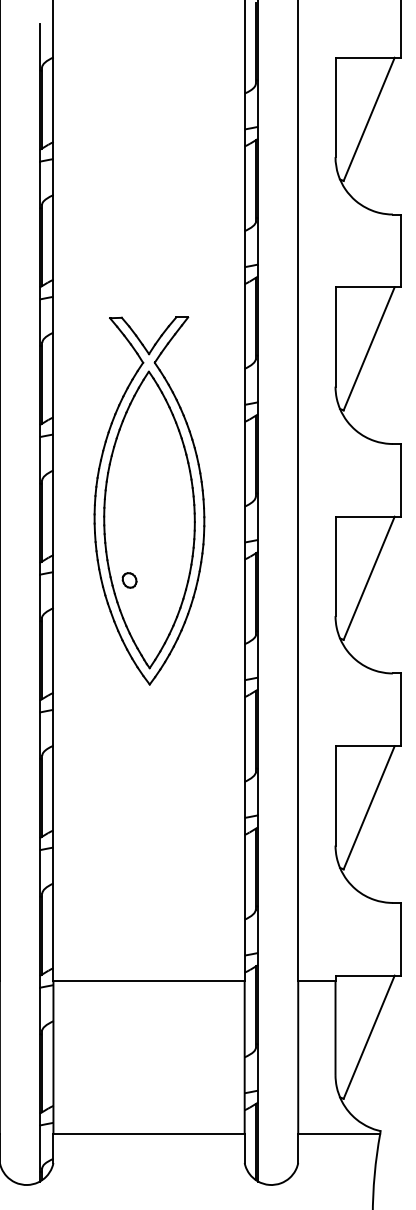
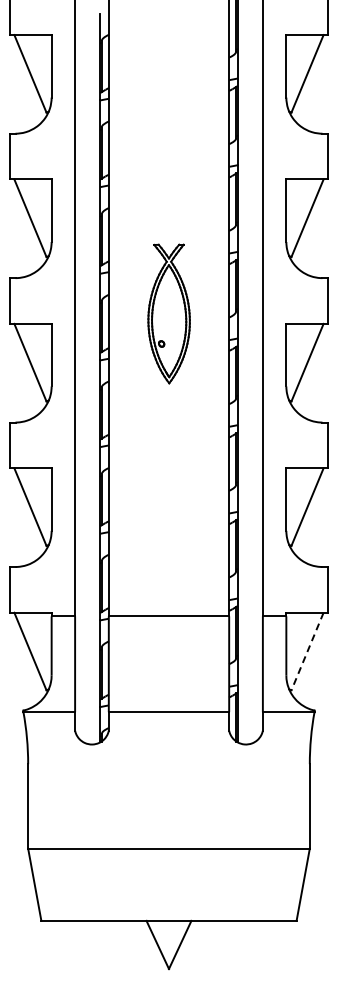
part: (148, 500) -> (168, 313), size x0.6
line: (369, 1037) -> (307, 651), solid -> dashed

